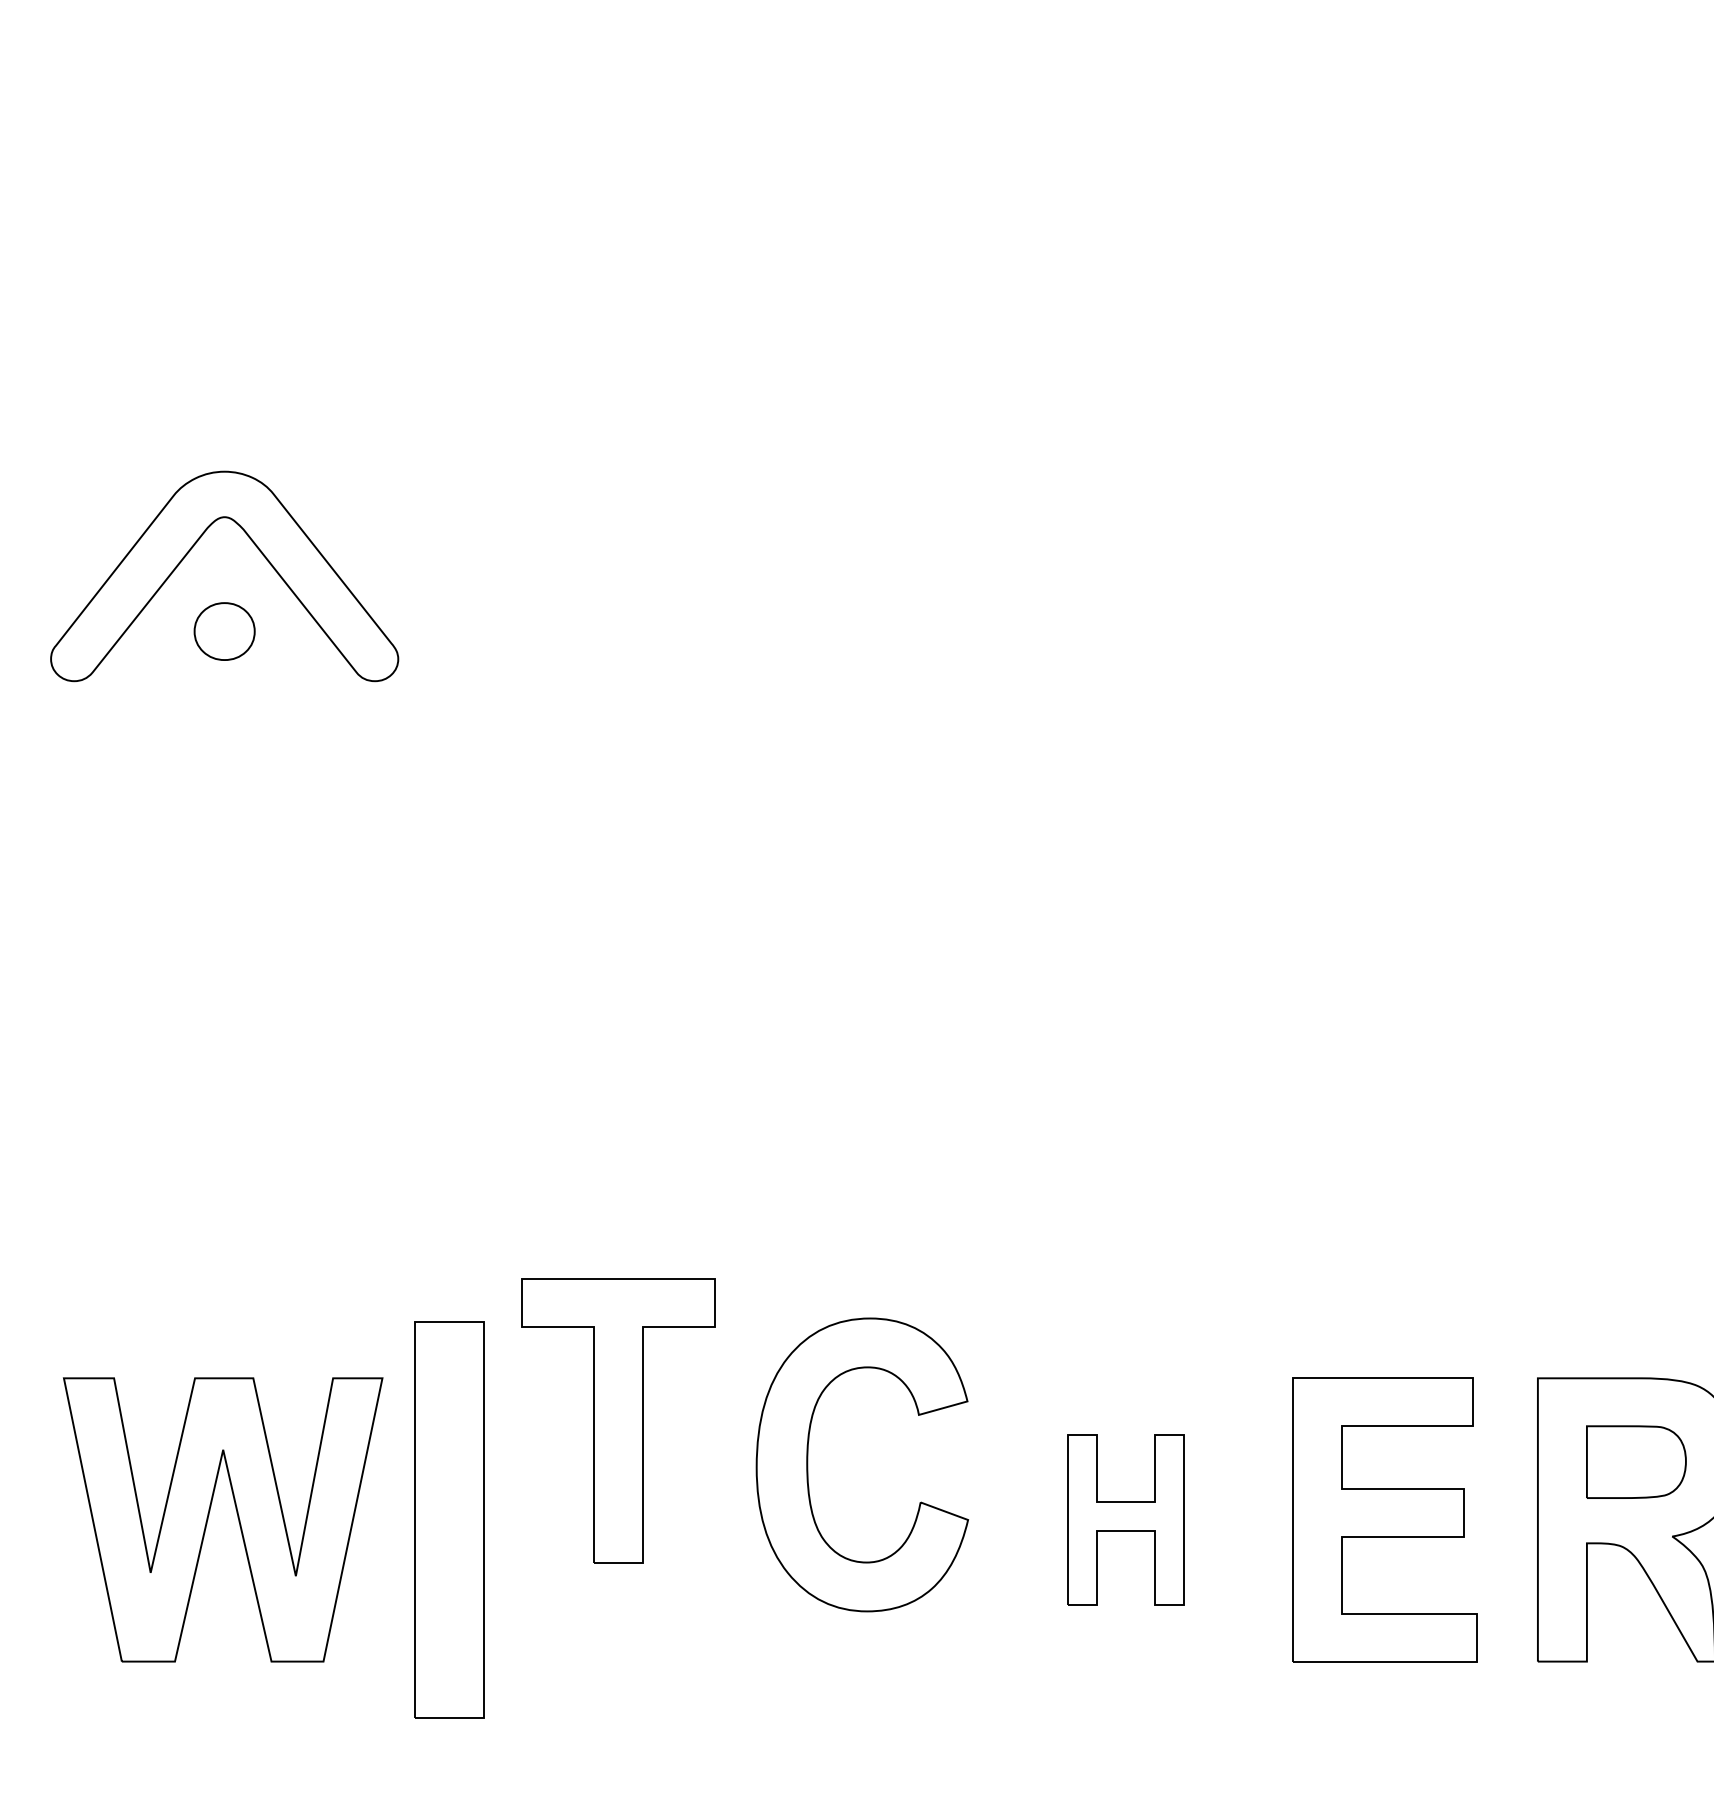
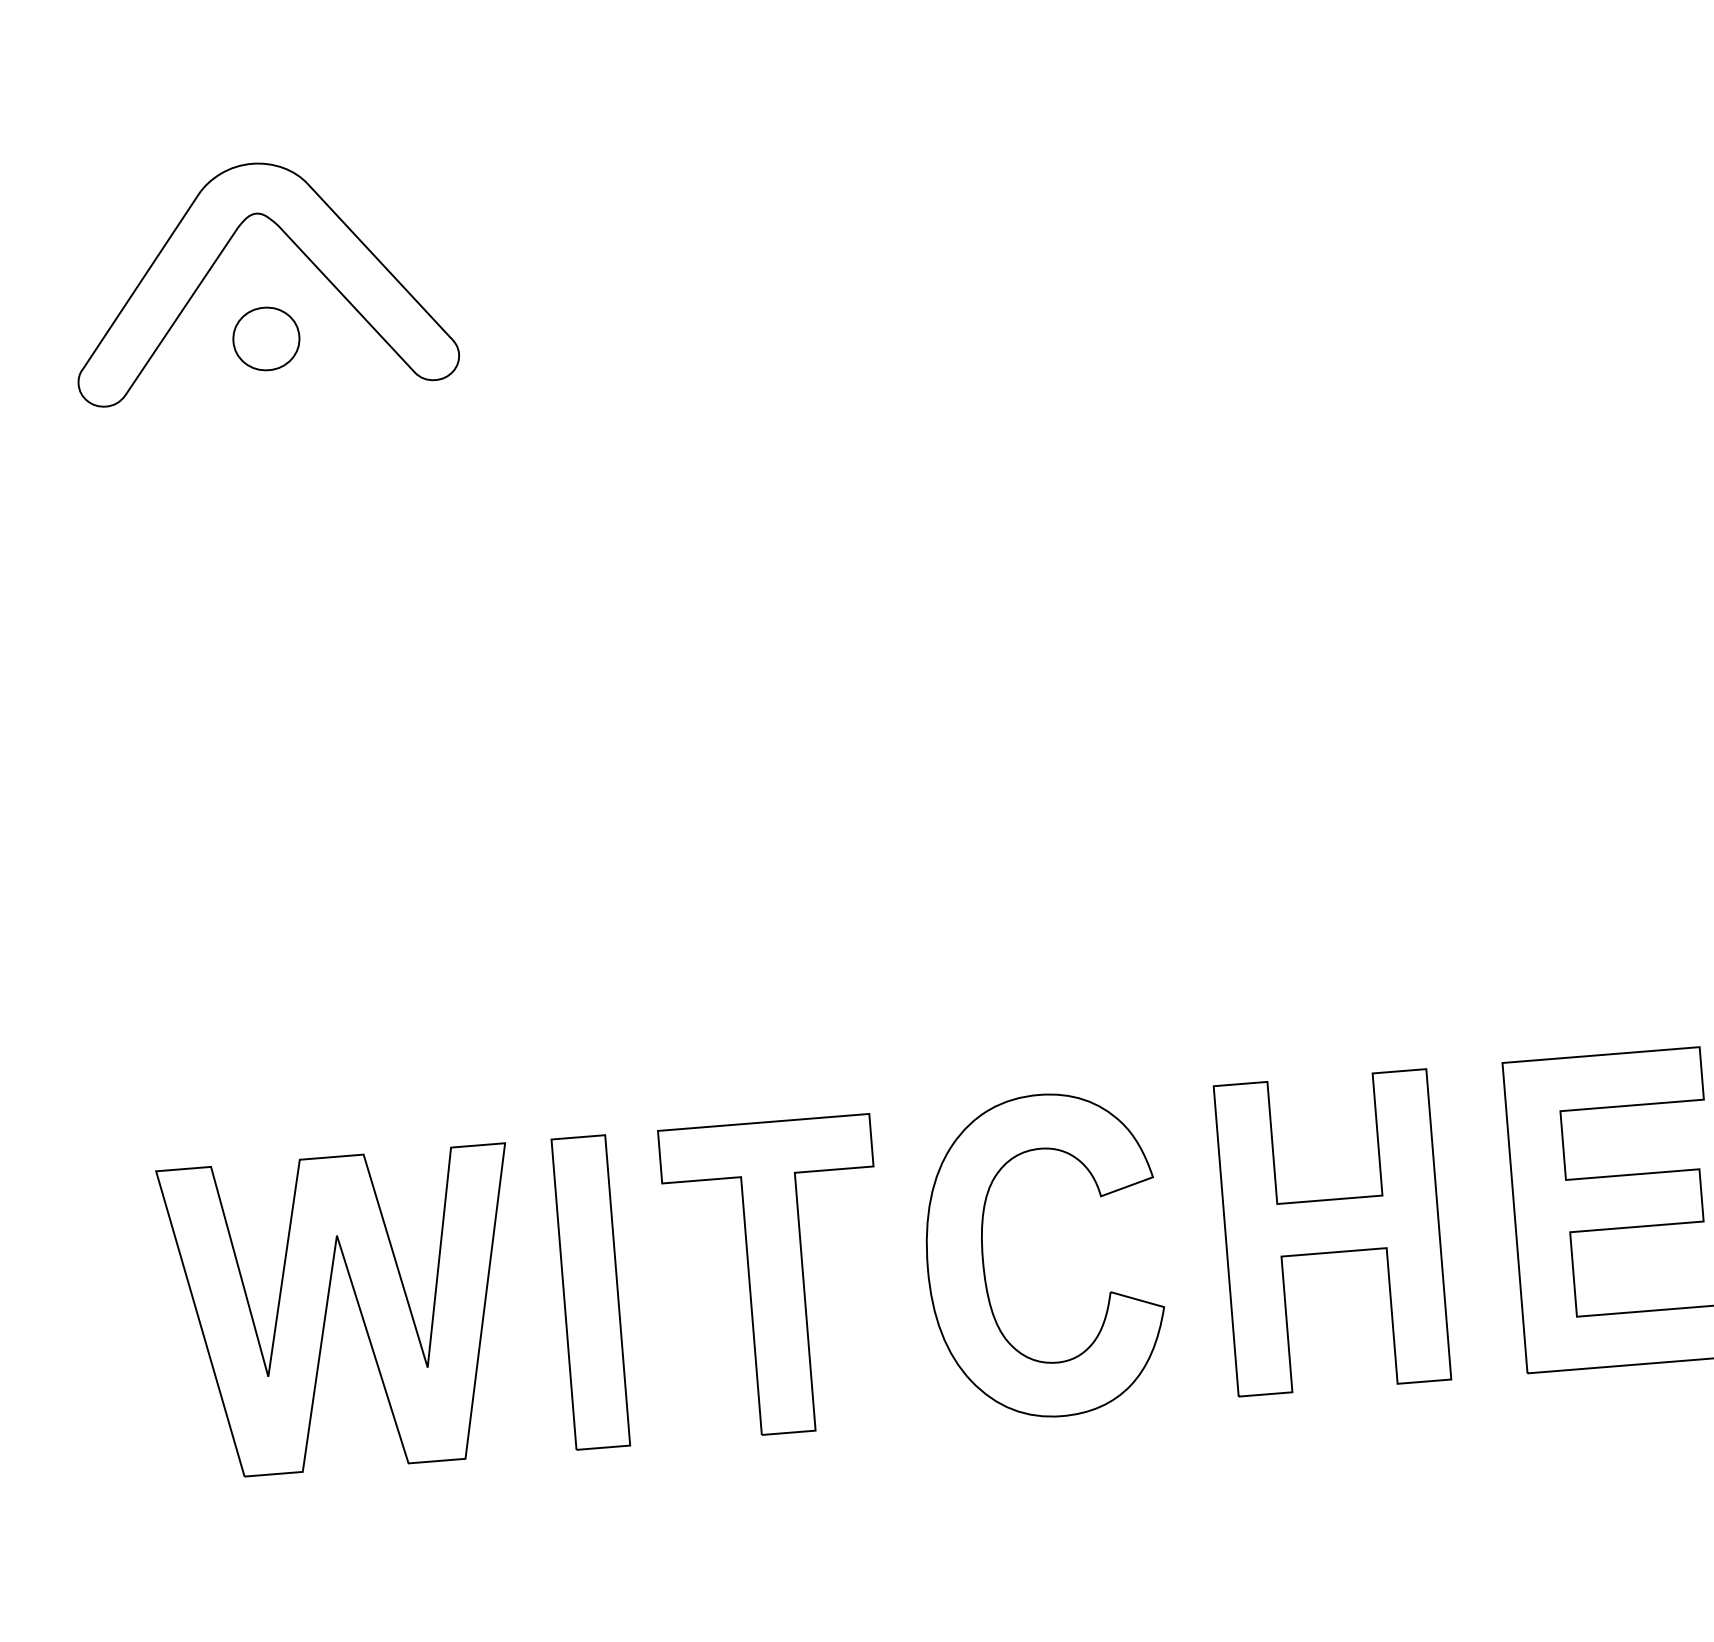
part: (618, 1420) -> (776, 1277), moved
part: (808, 1464) -> (984, 1260), moved
part: (449, 1519) -> (591, 1292), size x0.71
part: (1125, 1519) -> (1331, 1232), size x1.67

